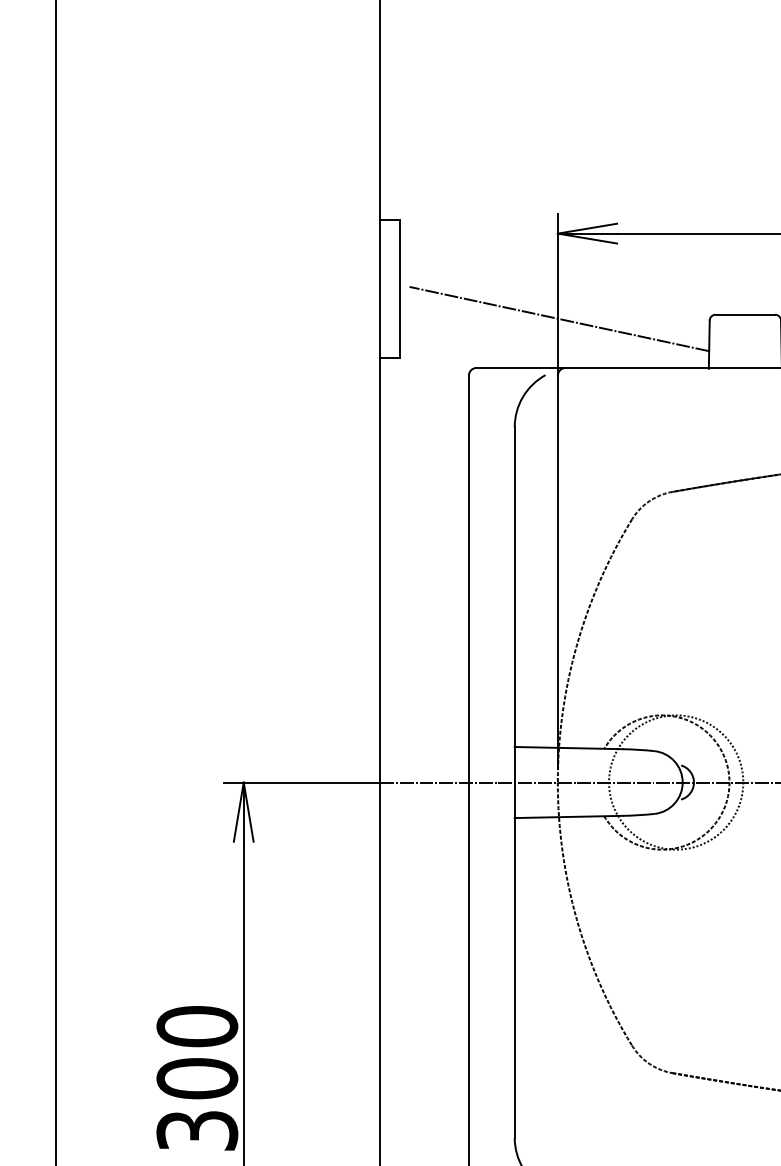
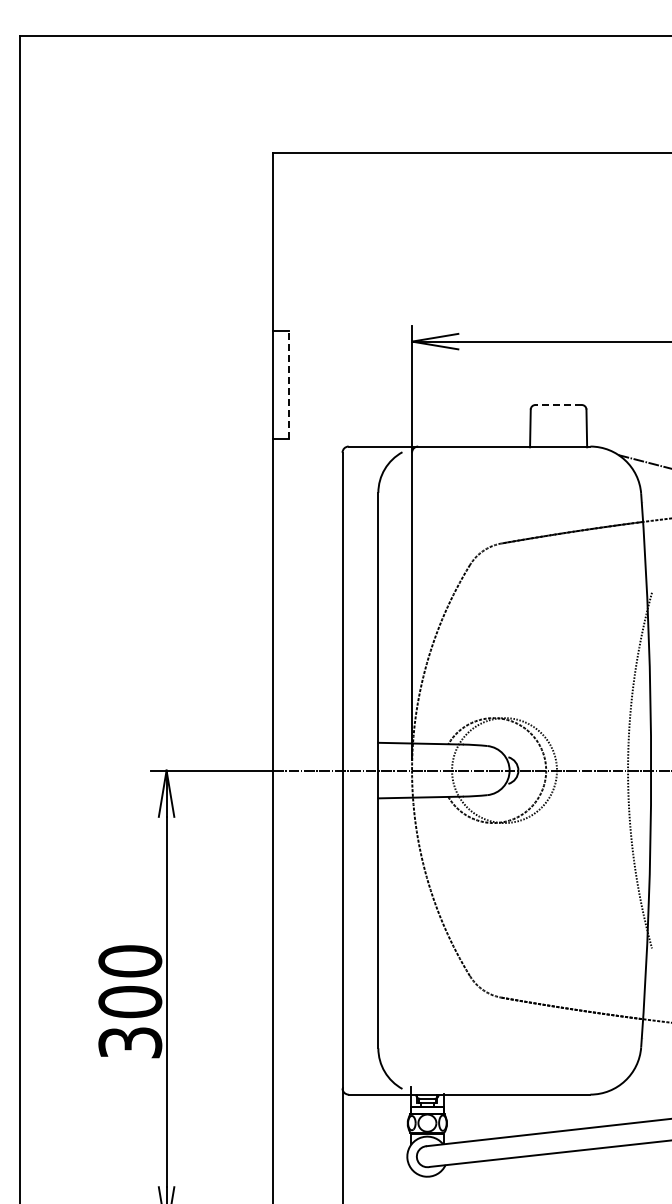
line: (399, 288) -> (288, 384), solid -> dashed
line: (745, 315) -> (558, 405), solid -> dashed
line: (559, 319) -> (413, 408), removed

